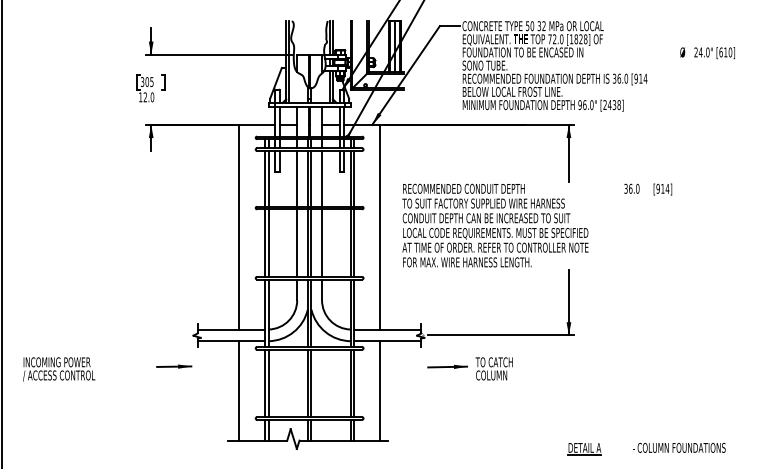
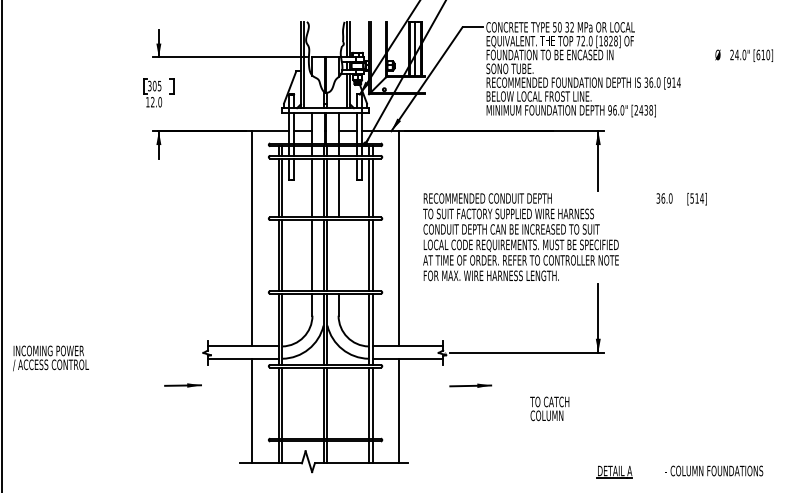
text: (658, 188) -> (692, 198), [914] -> [514]
line: (321, 243) -> (338, 255), removed
text: (494, 368) -> (549, 408), moved
text: (58, 369) -> (50, 358), moved

